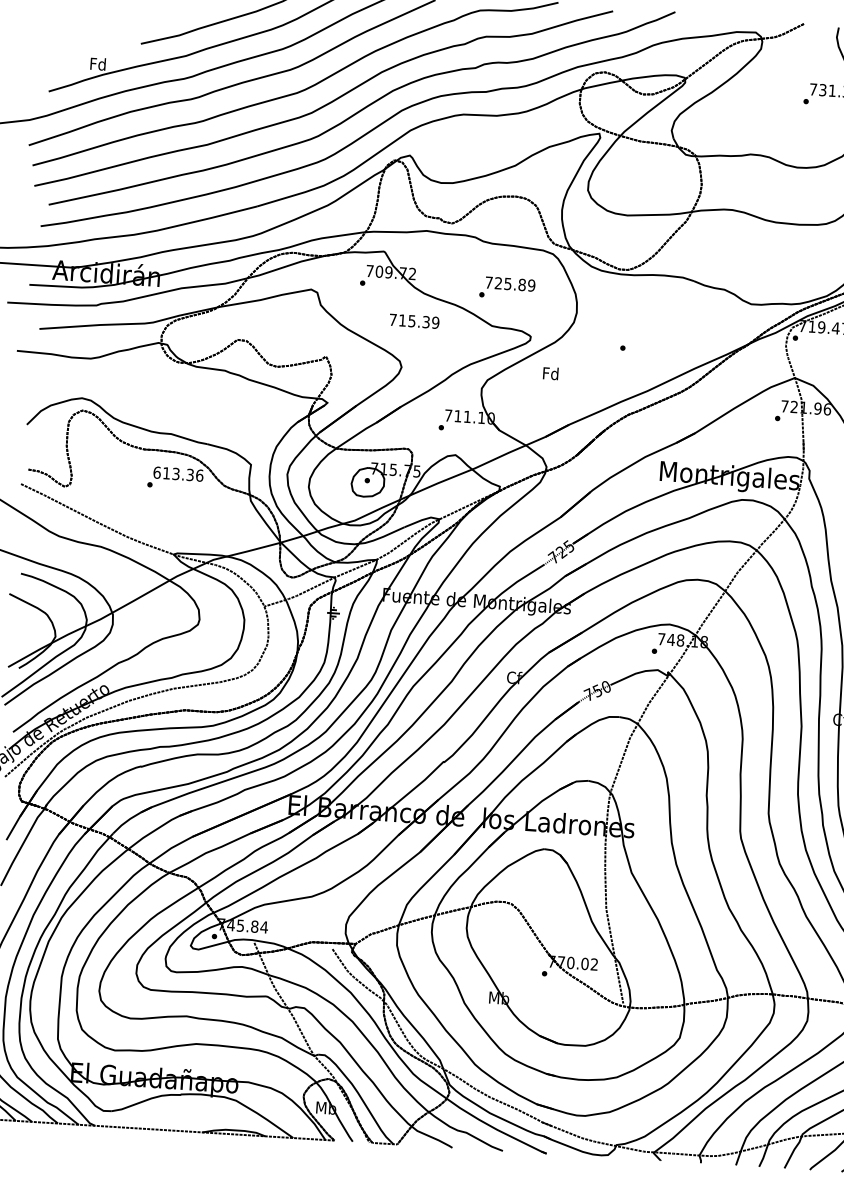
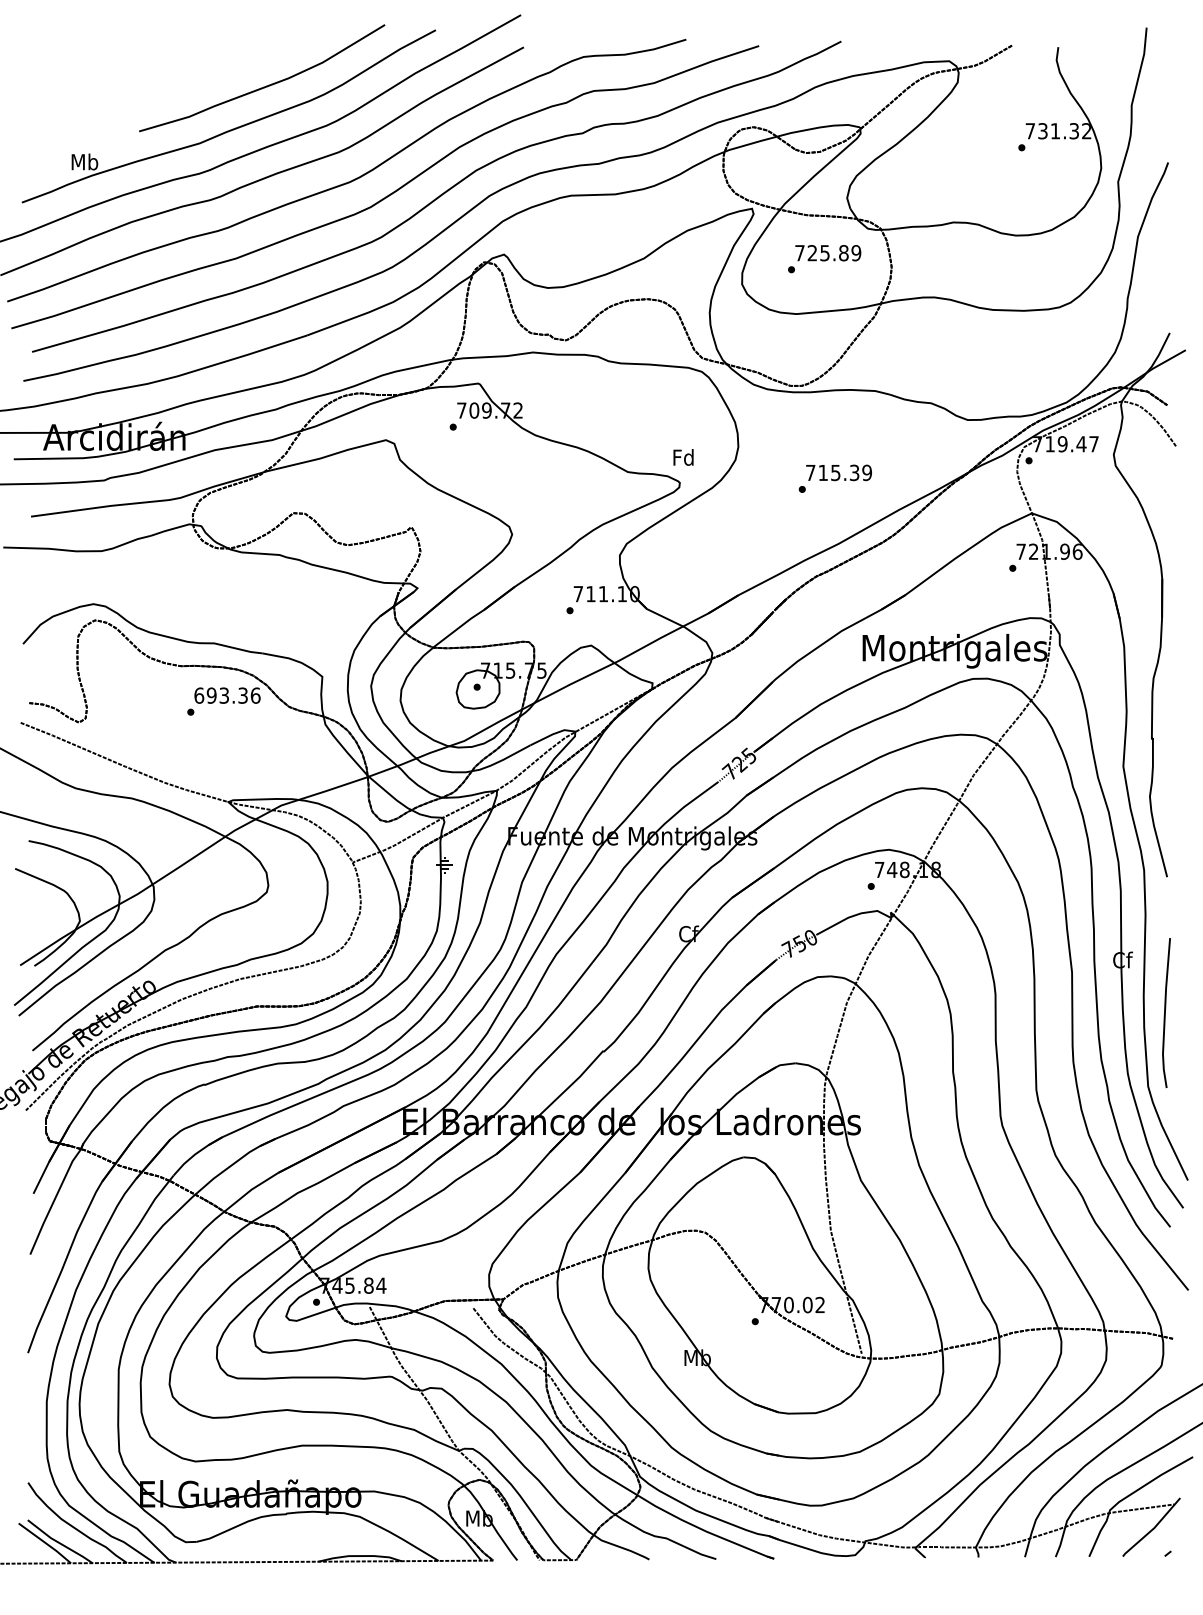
text: (98, 63) -> (84, 161), Fd -> Mb
text: (507, 288) -> (824, 259), moved
text: (414, 321) -> (838, 472), moved
text: (550, 373) -> (683, 457), moved
text: (166, 473) -> (211, 695), 613.36 -> 693.36

